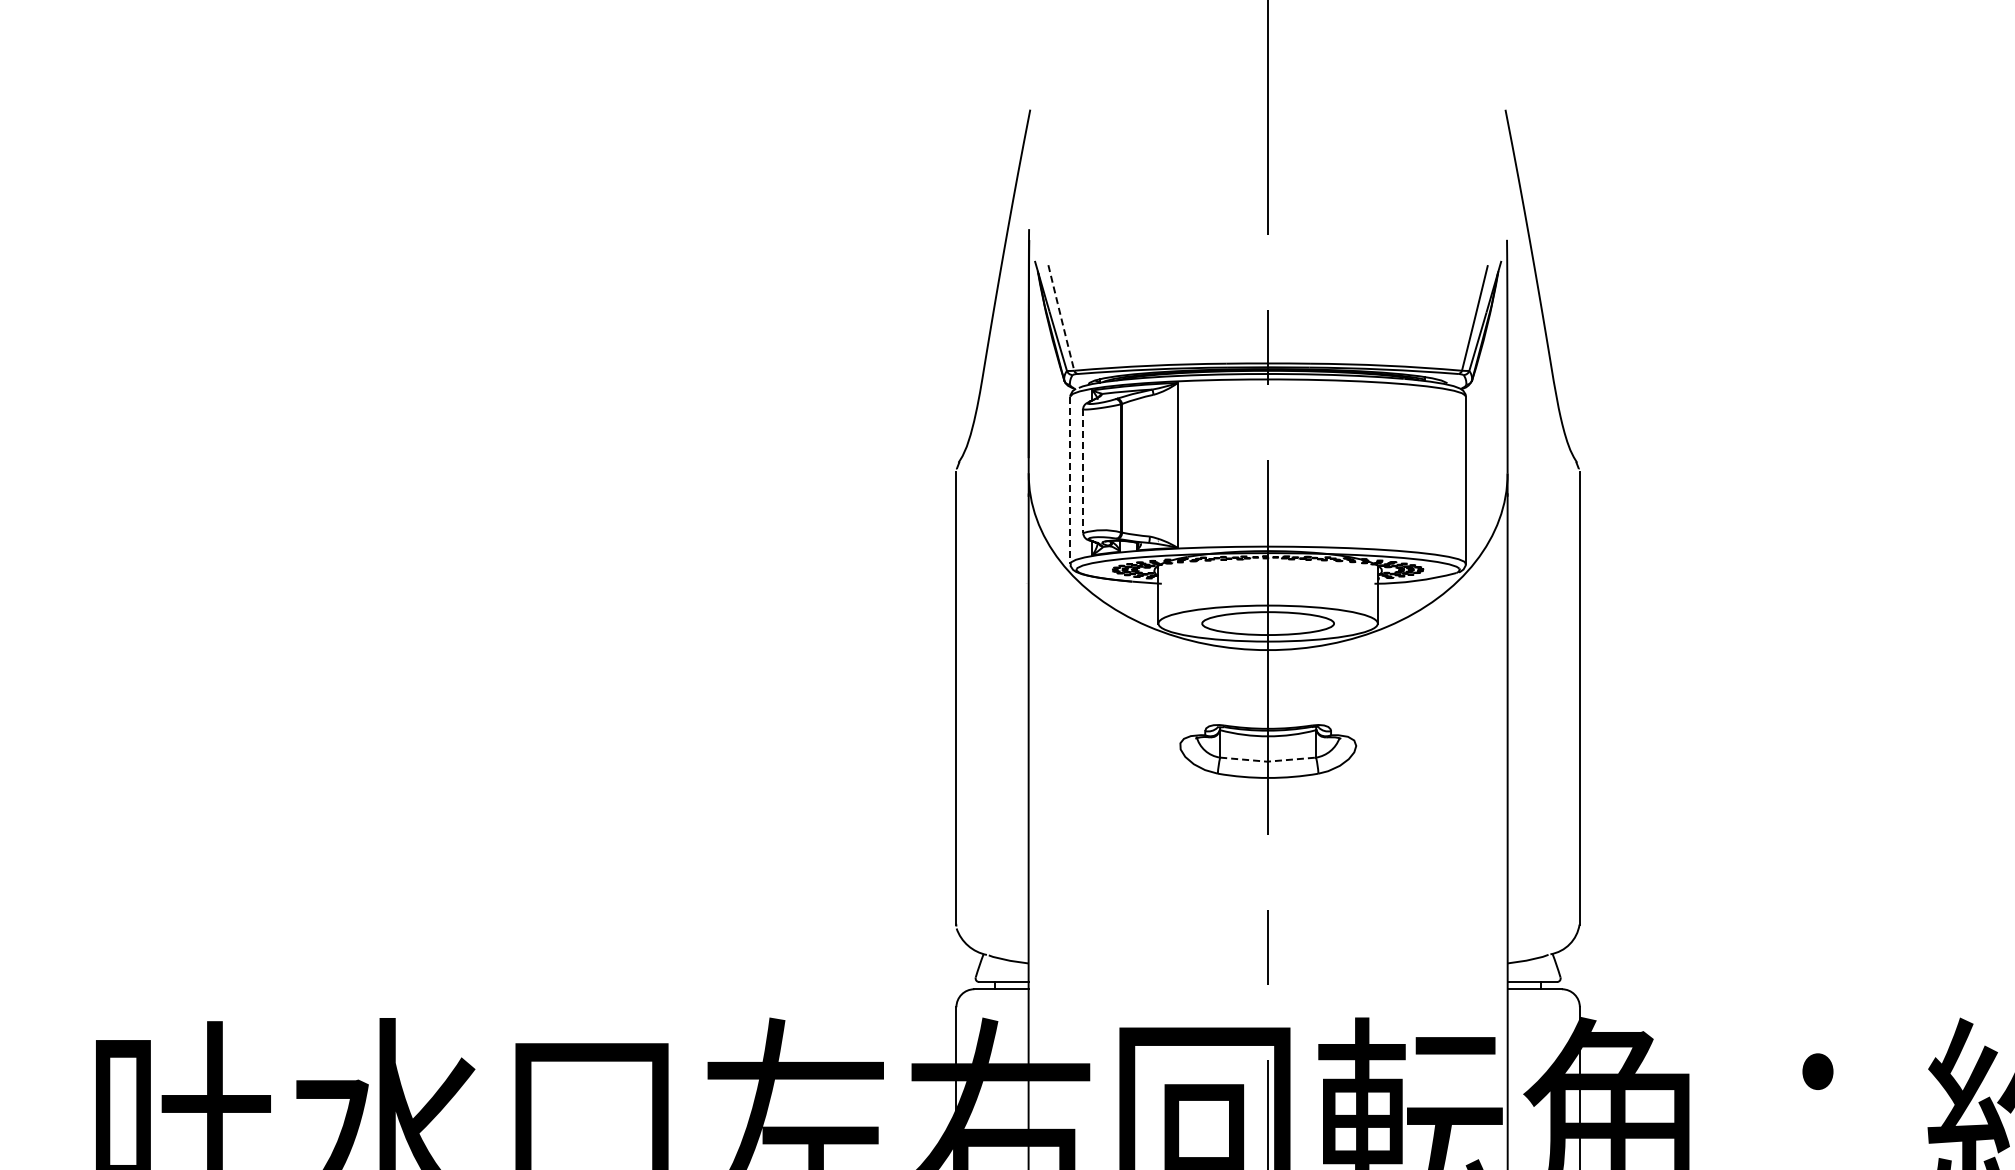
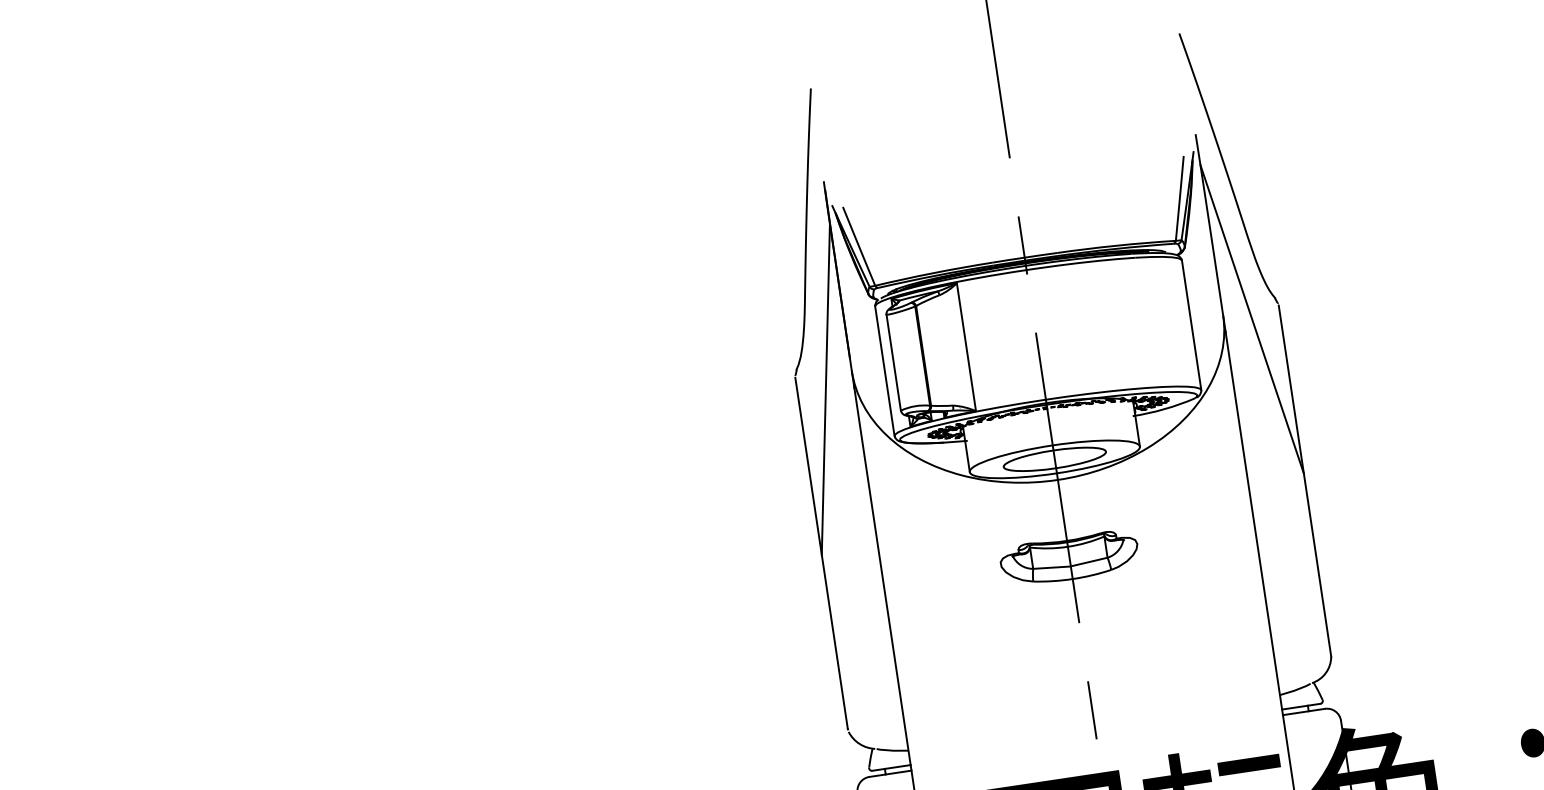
line: (1061, 317) -> (859, 245), dashed -> solid
line: (1083, 471) -> (894, 362), dashed -> solid
line: (1070, 480) -> (885, 371), dashed -> solid
line: (1543, 483) -> (1252, 318), added
line: (992, 492) -> (825, 389), added
line: (1268, 761) -> (1071, 566), dashed -> solid

